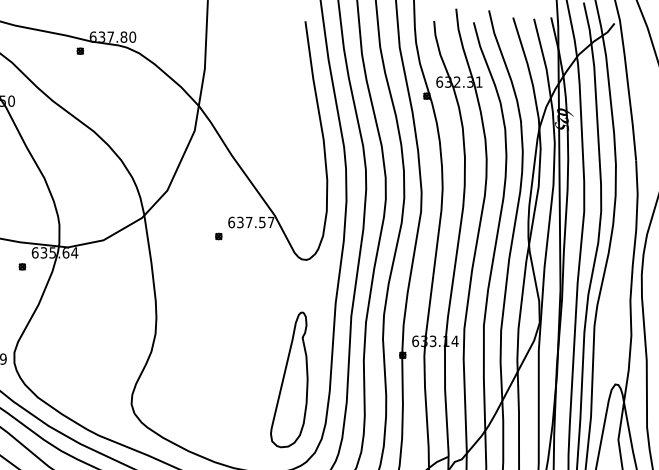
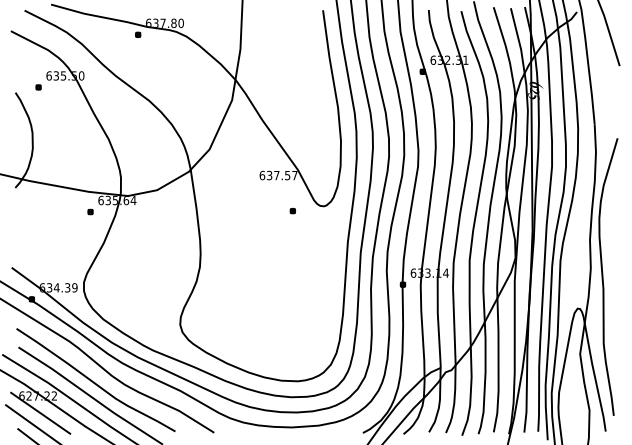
part: (218, 235) -> (292, 210), moved
part: (288, 379) -> (309, 304), removed

